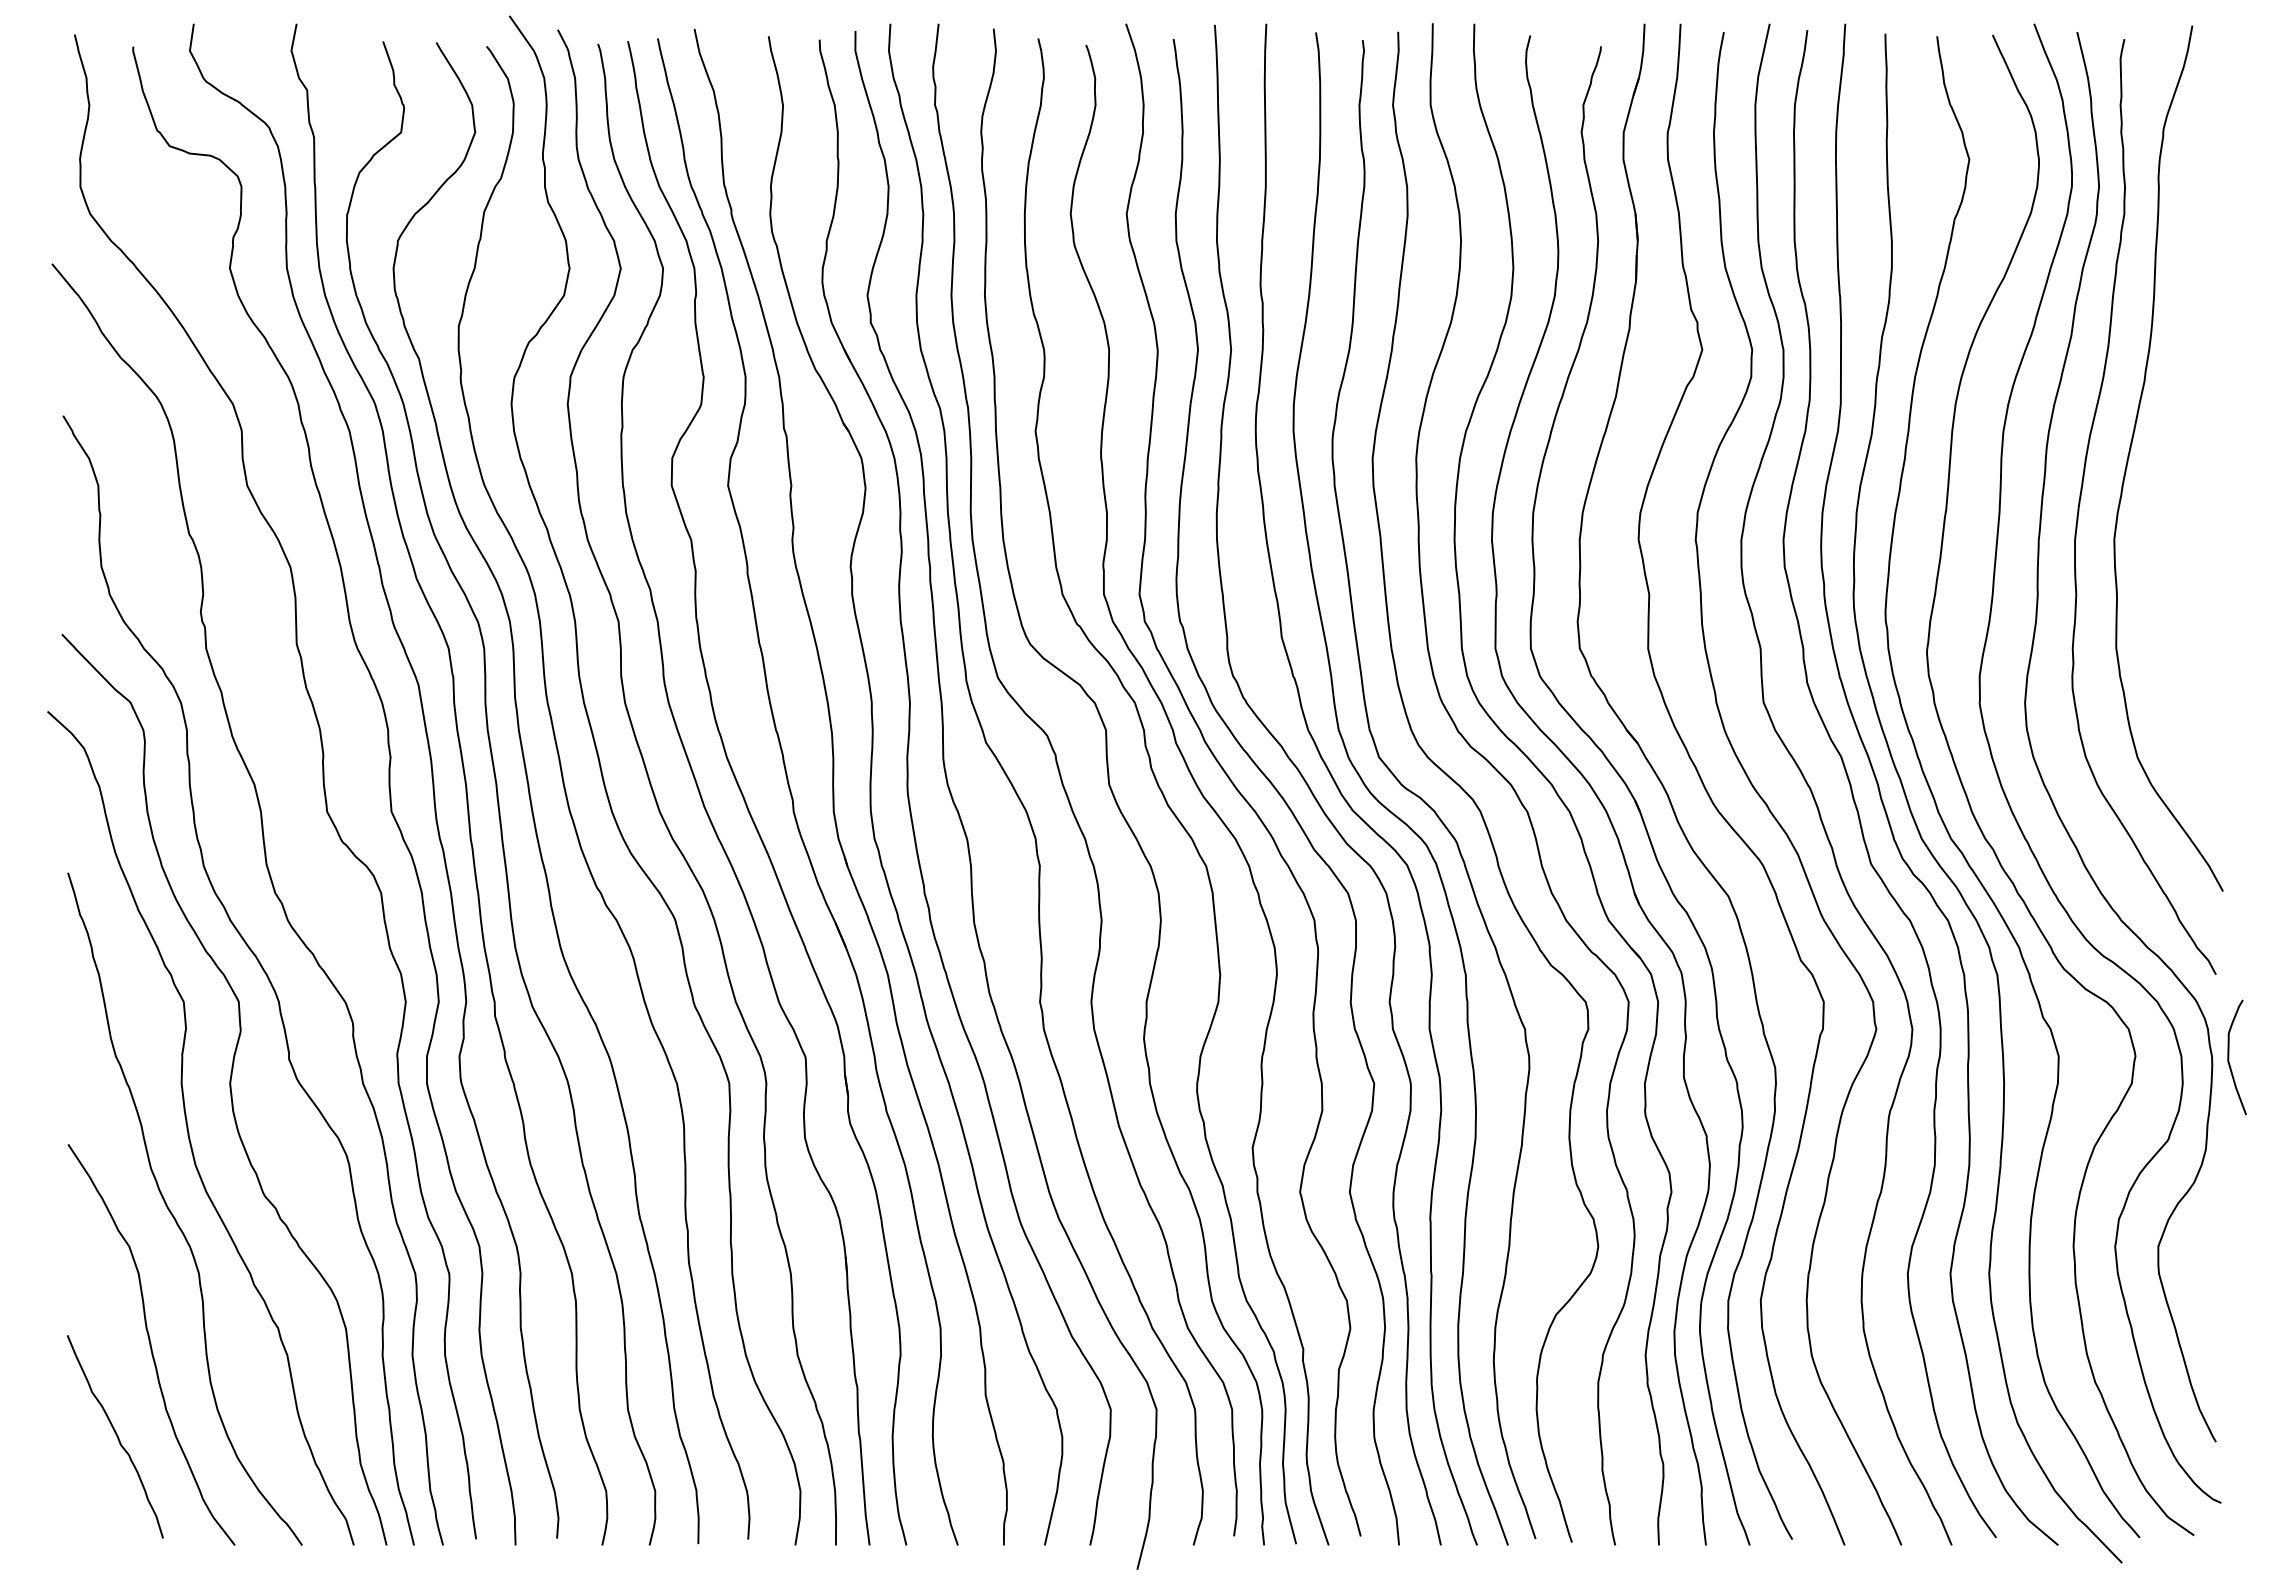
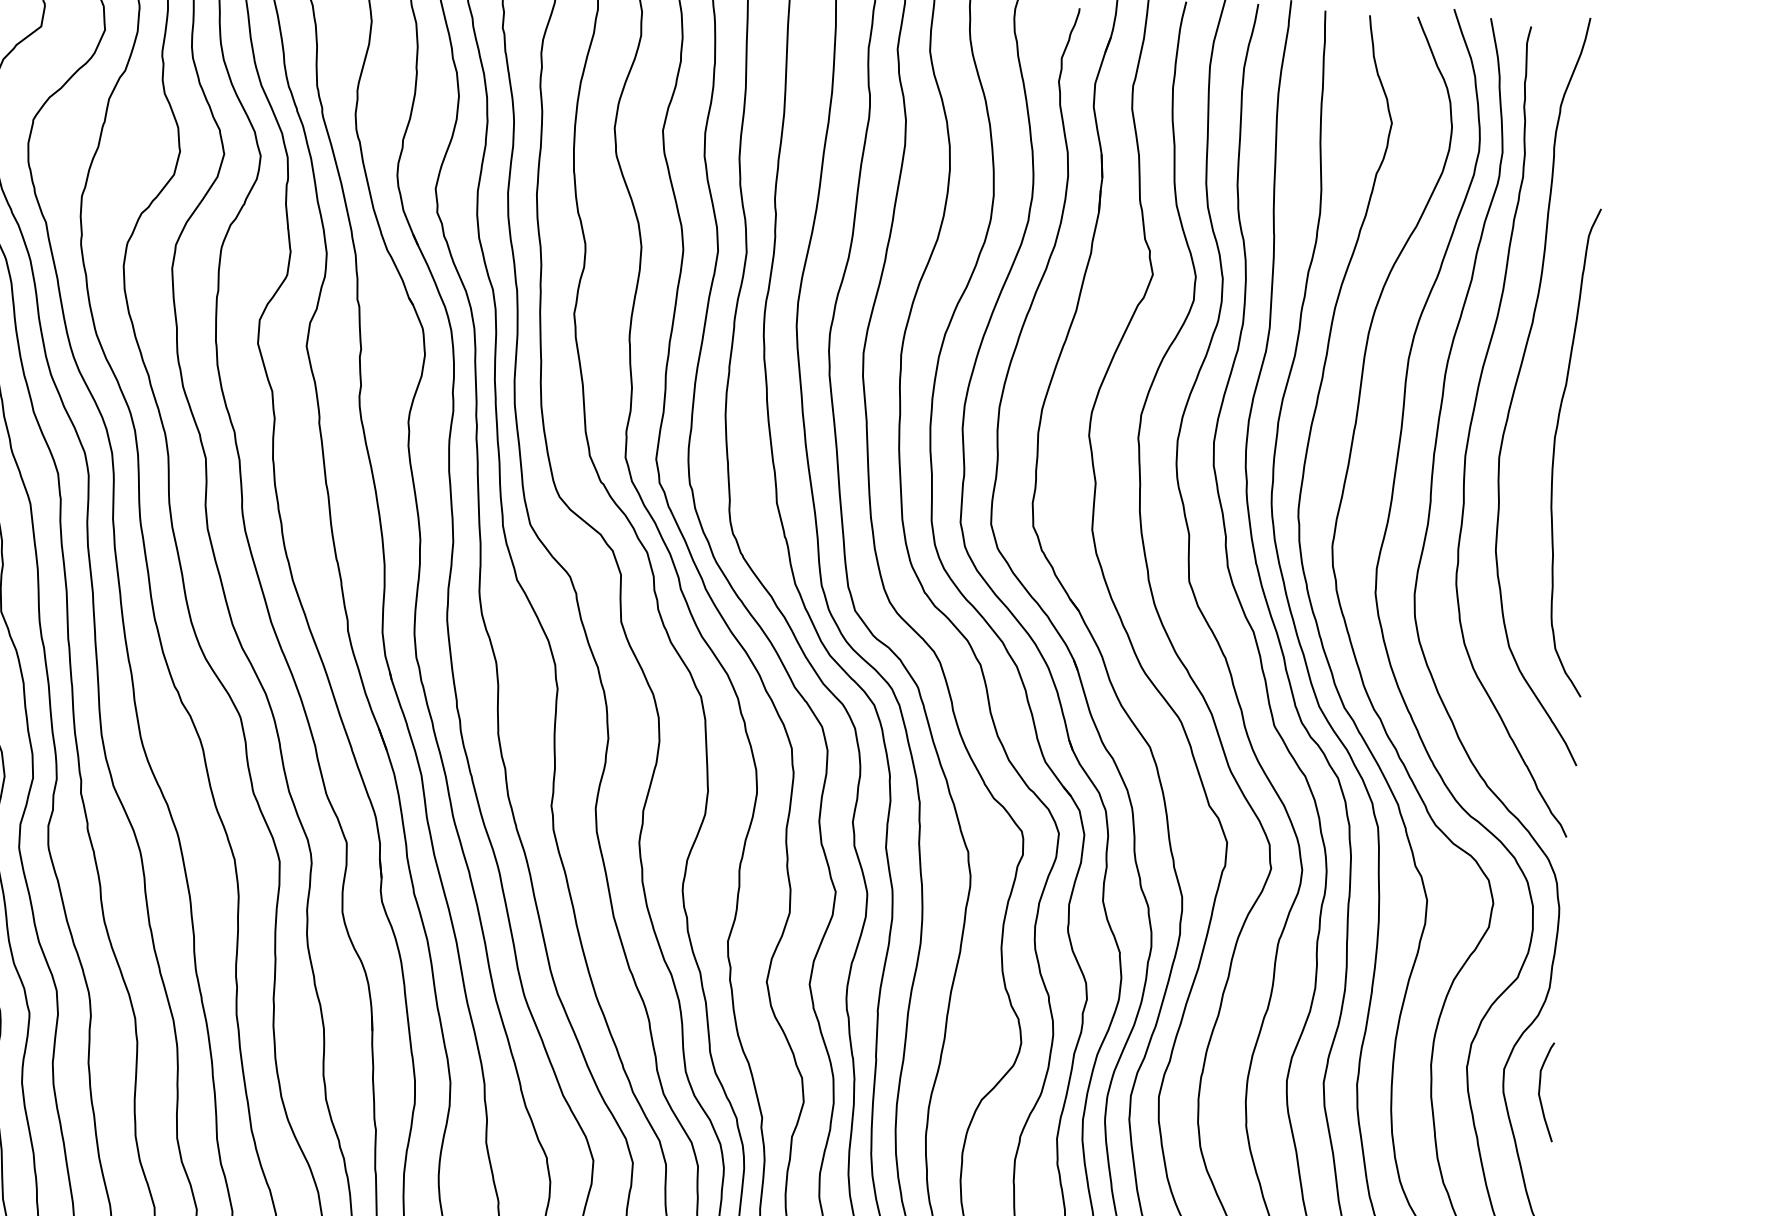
curve: (2178, 528) -> (1555, 450), added
curve: (2229, 1057) -> (1540, 1091), moved

